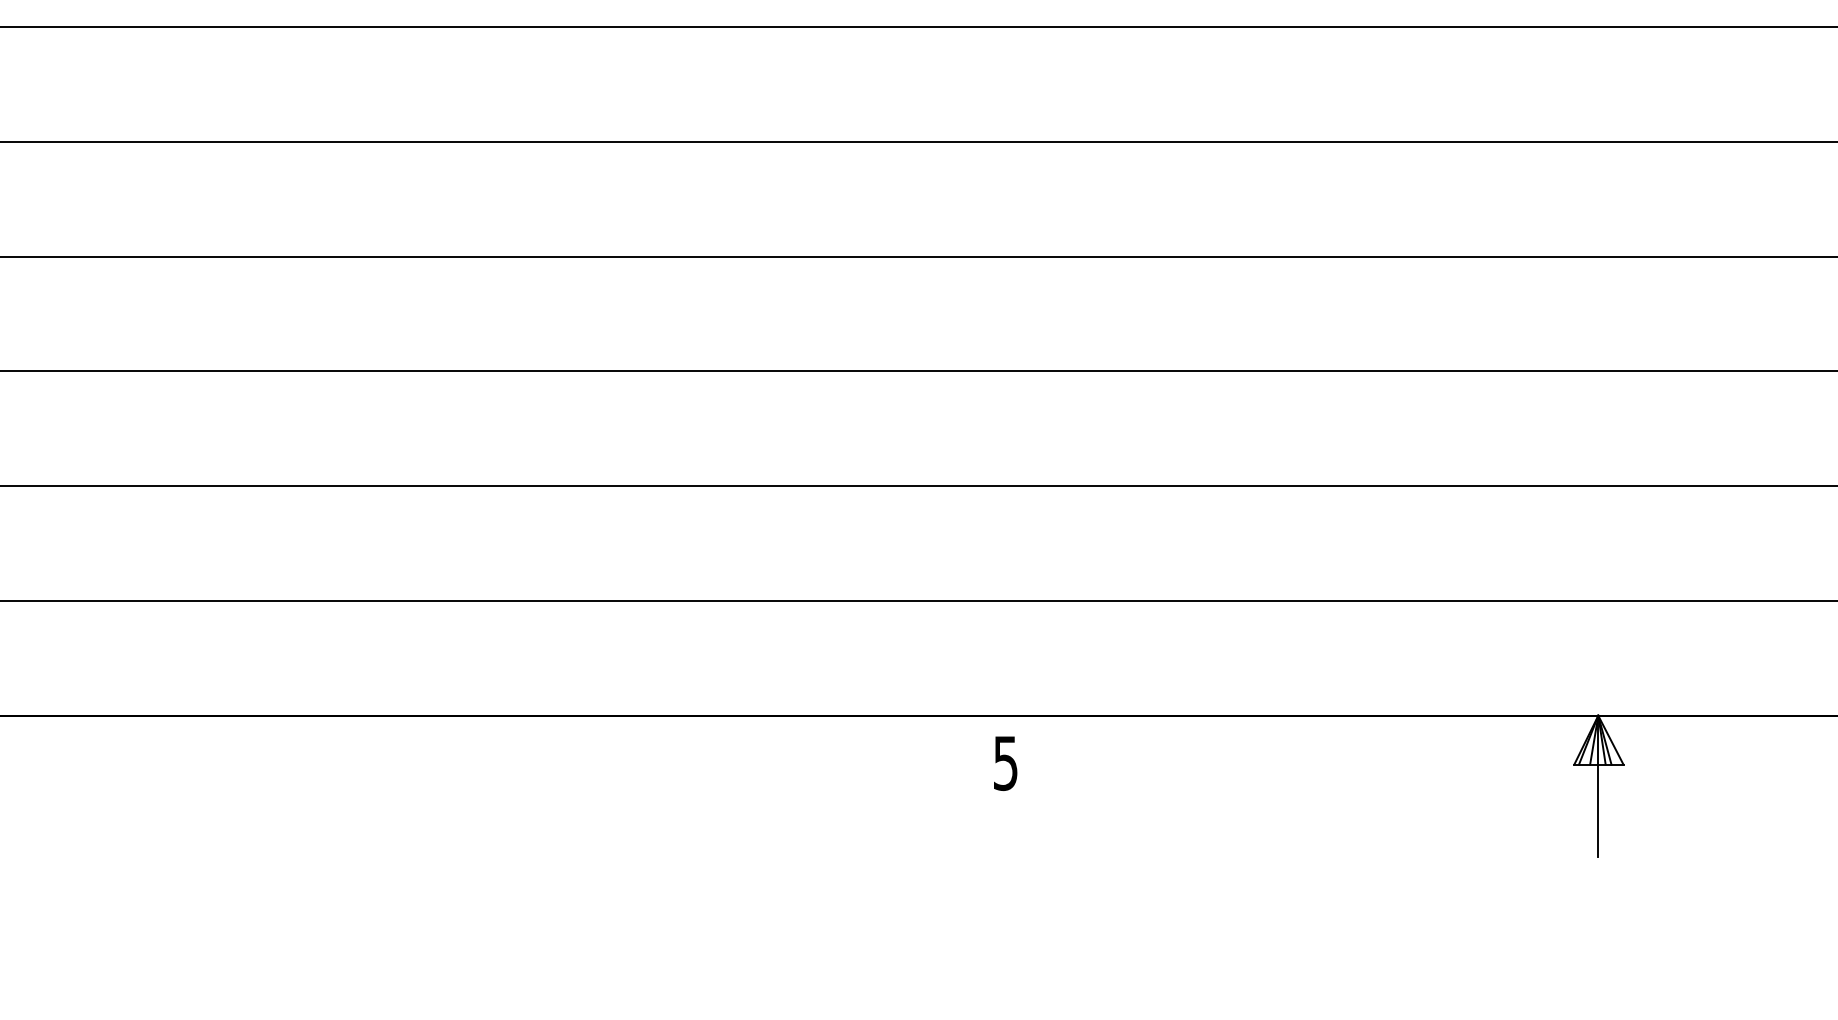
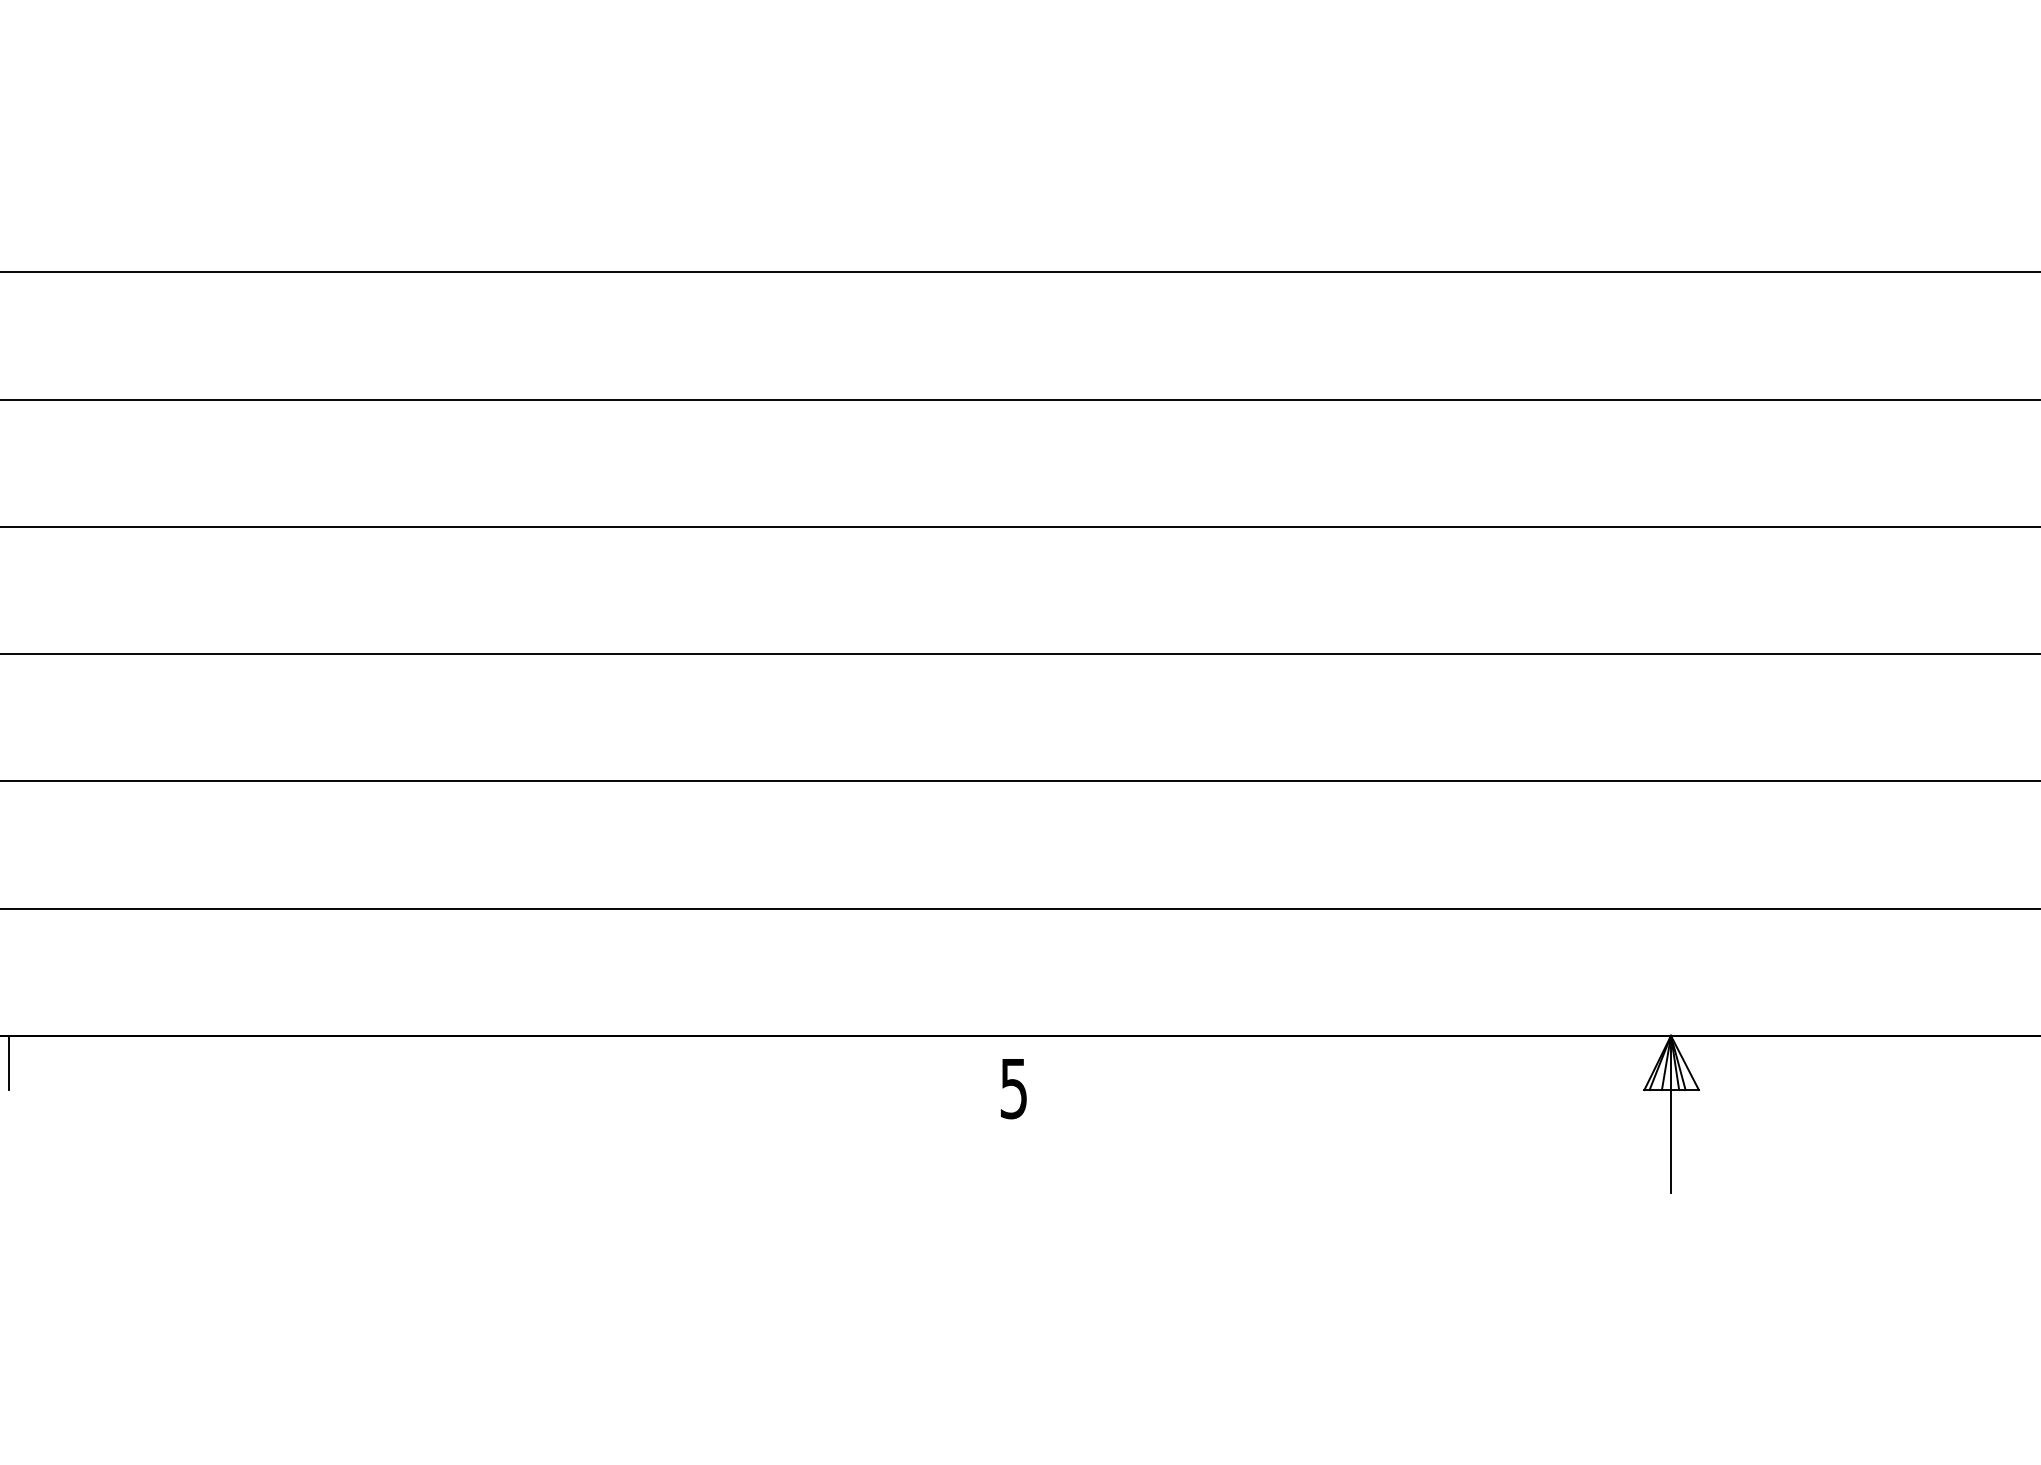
line: (99, 739) -> (9, 1062), added

